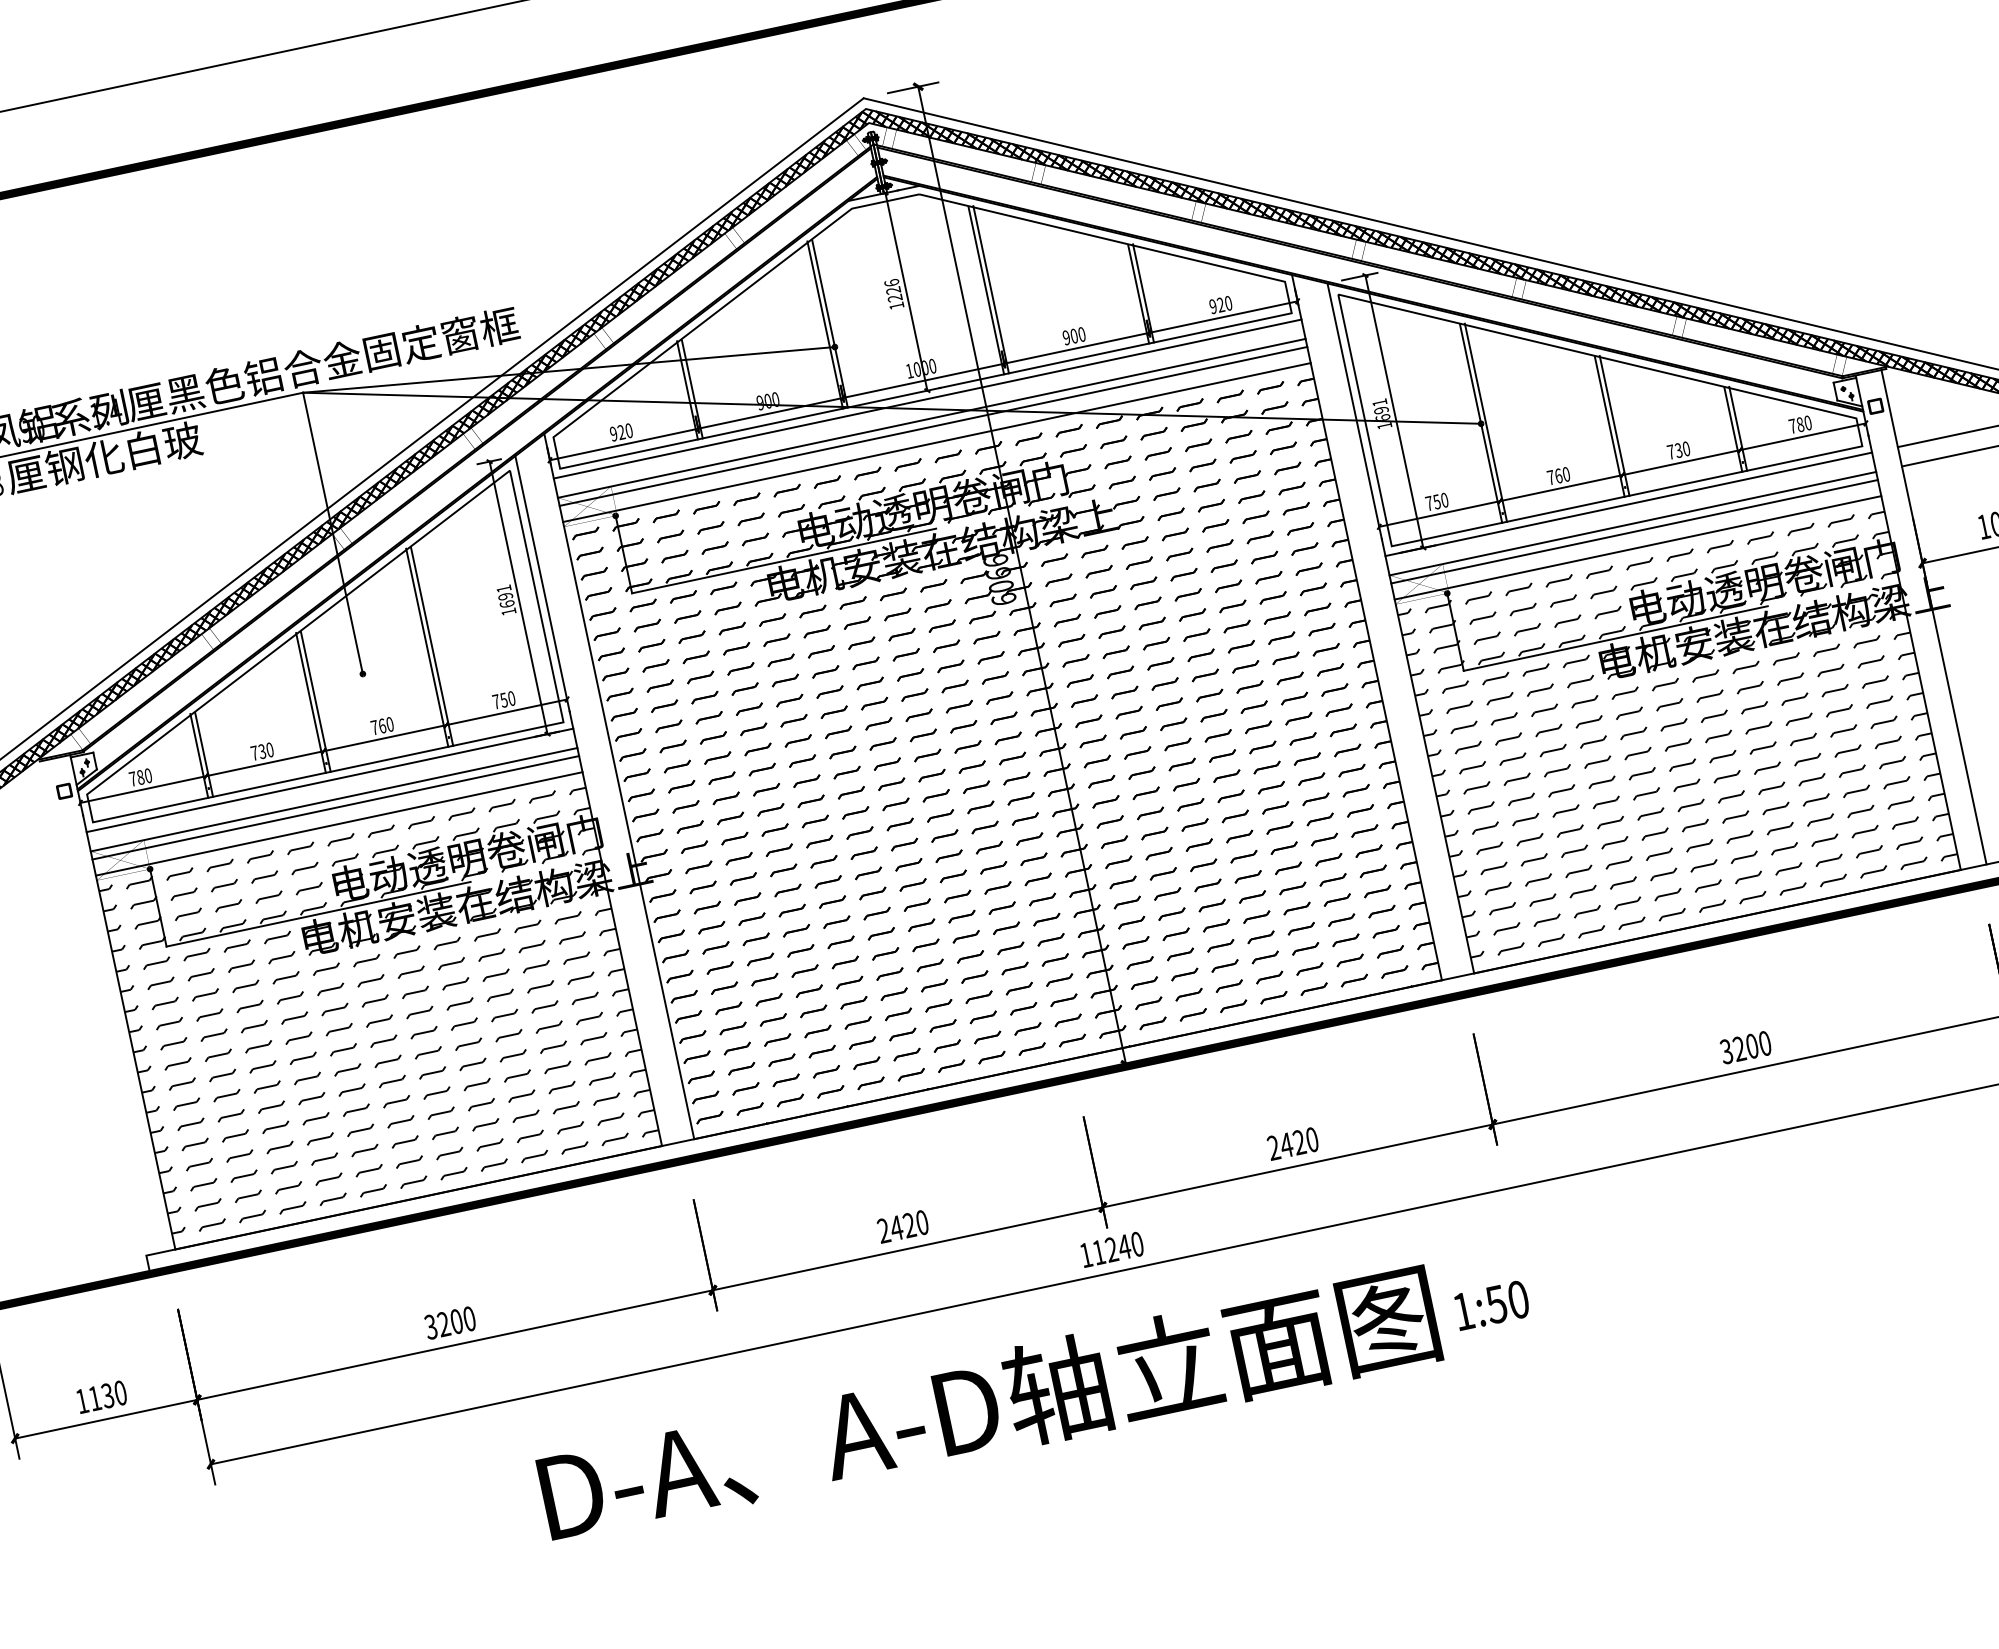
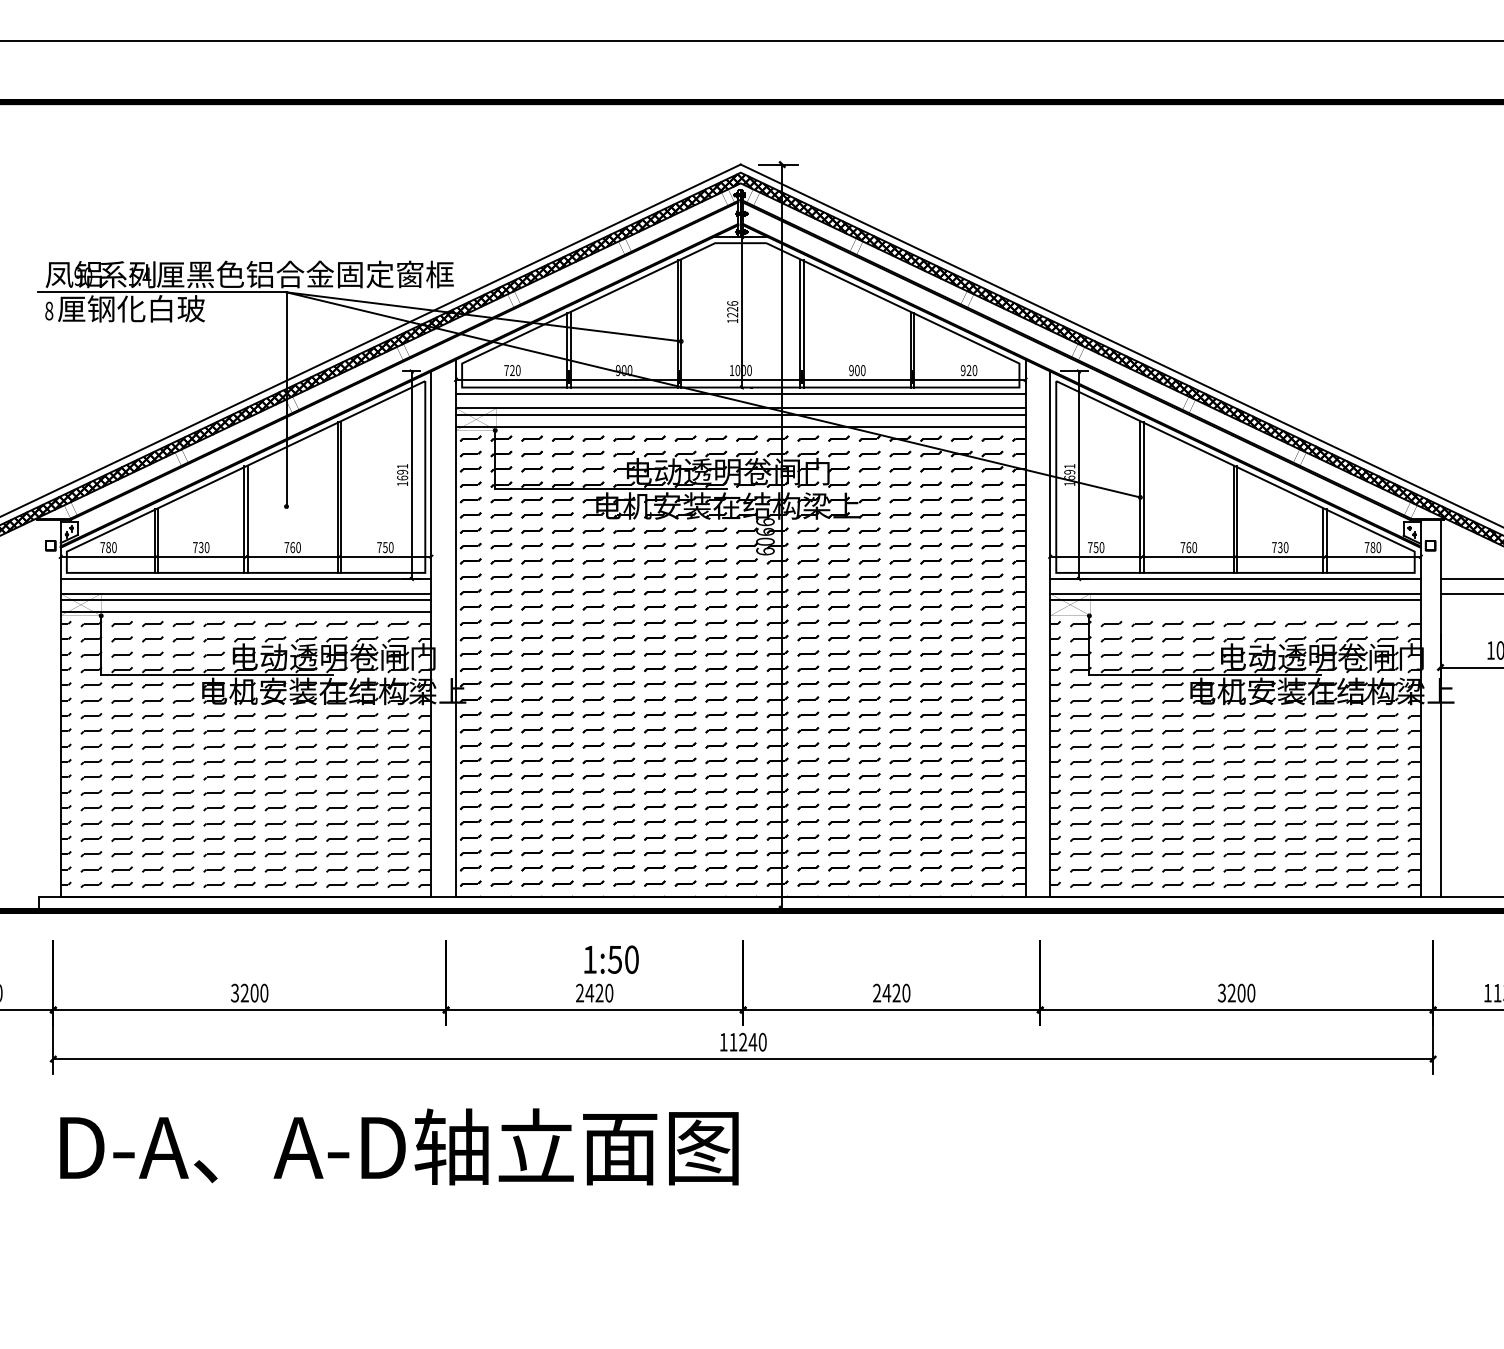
text: (613, 434) -> (506, 370), 920 -> 720
line: (1638, 548) -> (1235, 612), removed
text: (1491, 1305) -> (611, 959), moved
text: (988, 1403) -> (399, 1146), moved

